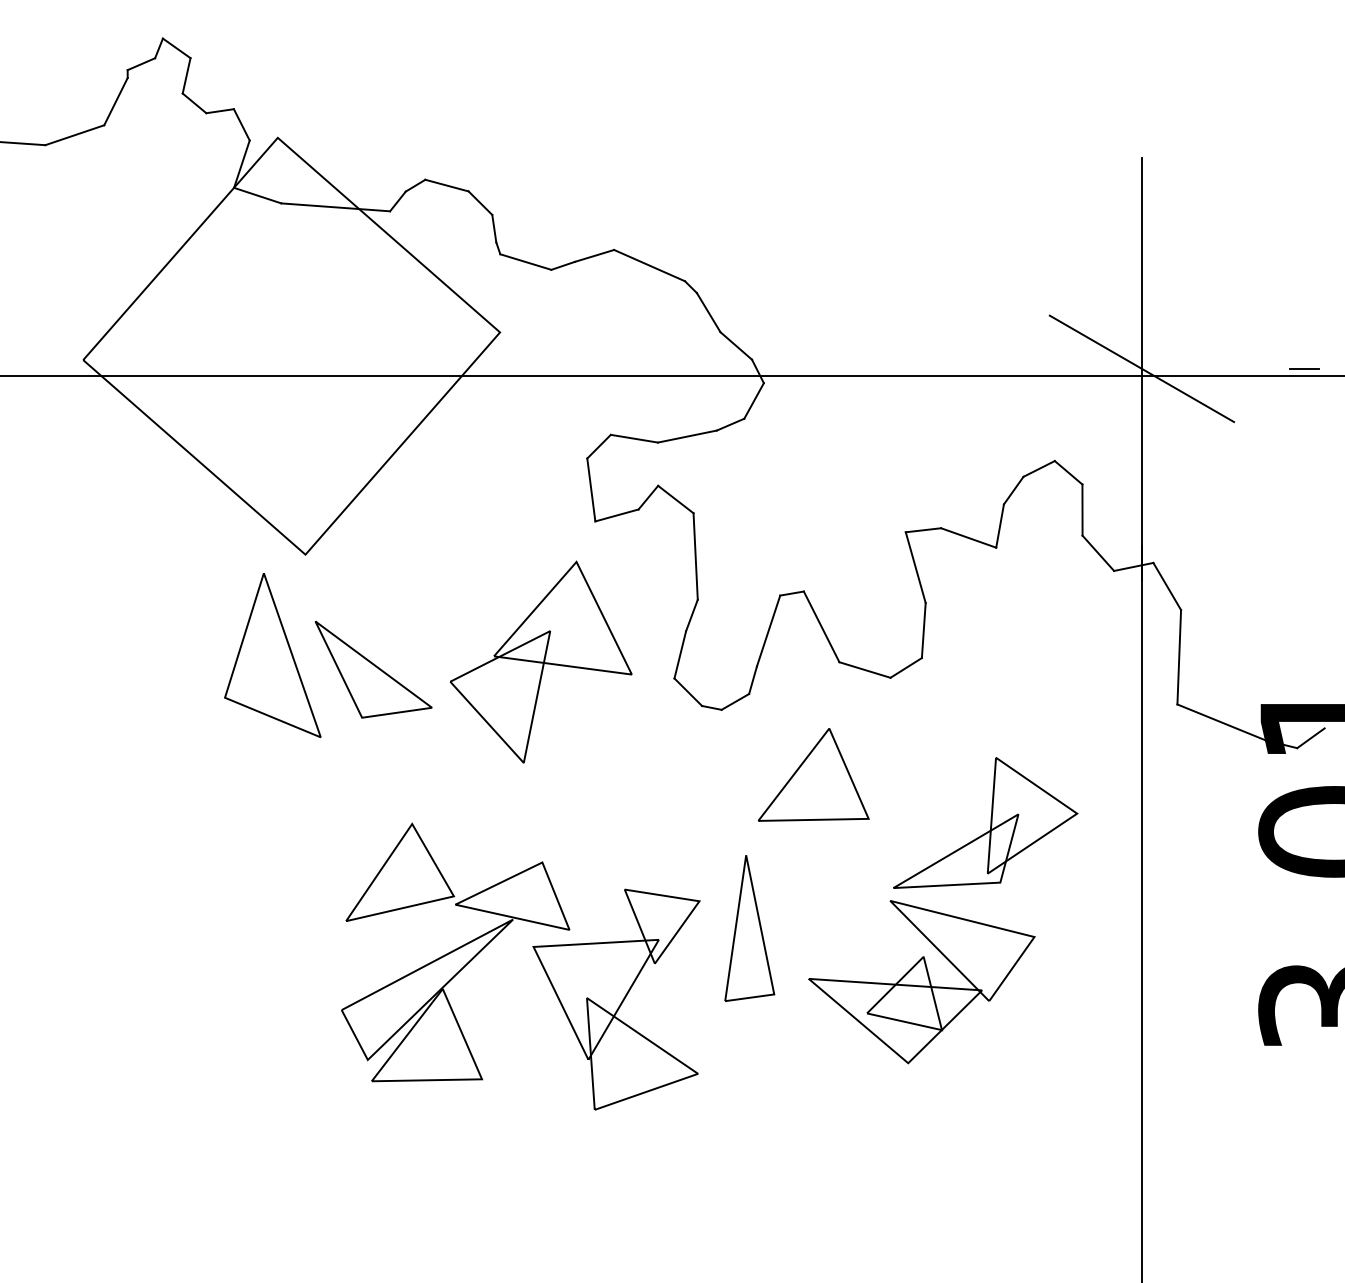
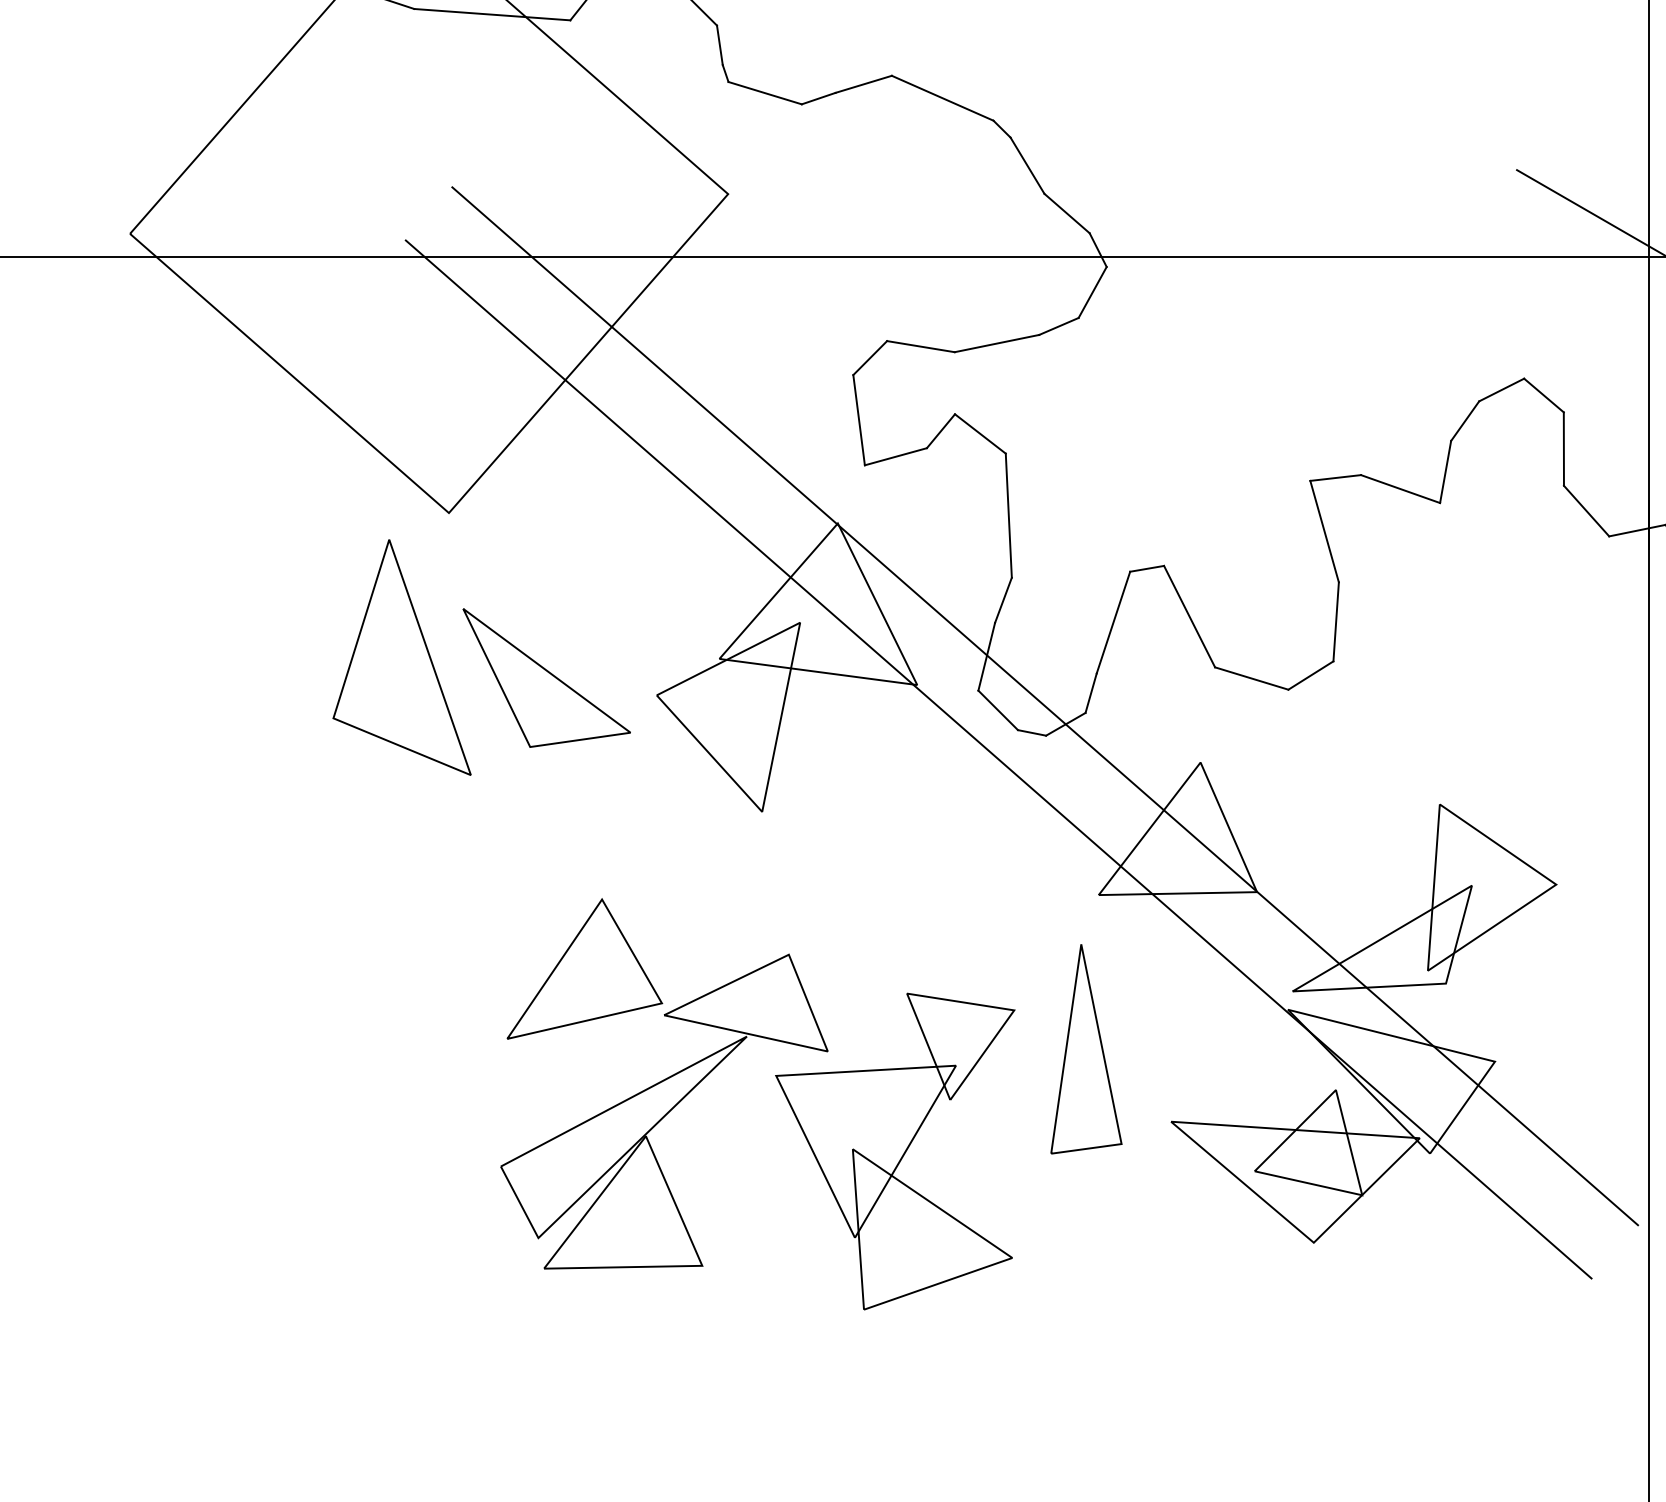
line: (720, 689) -> (1044, 706), added
line: (688, 726) -> (998, 759), added

